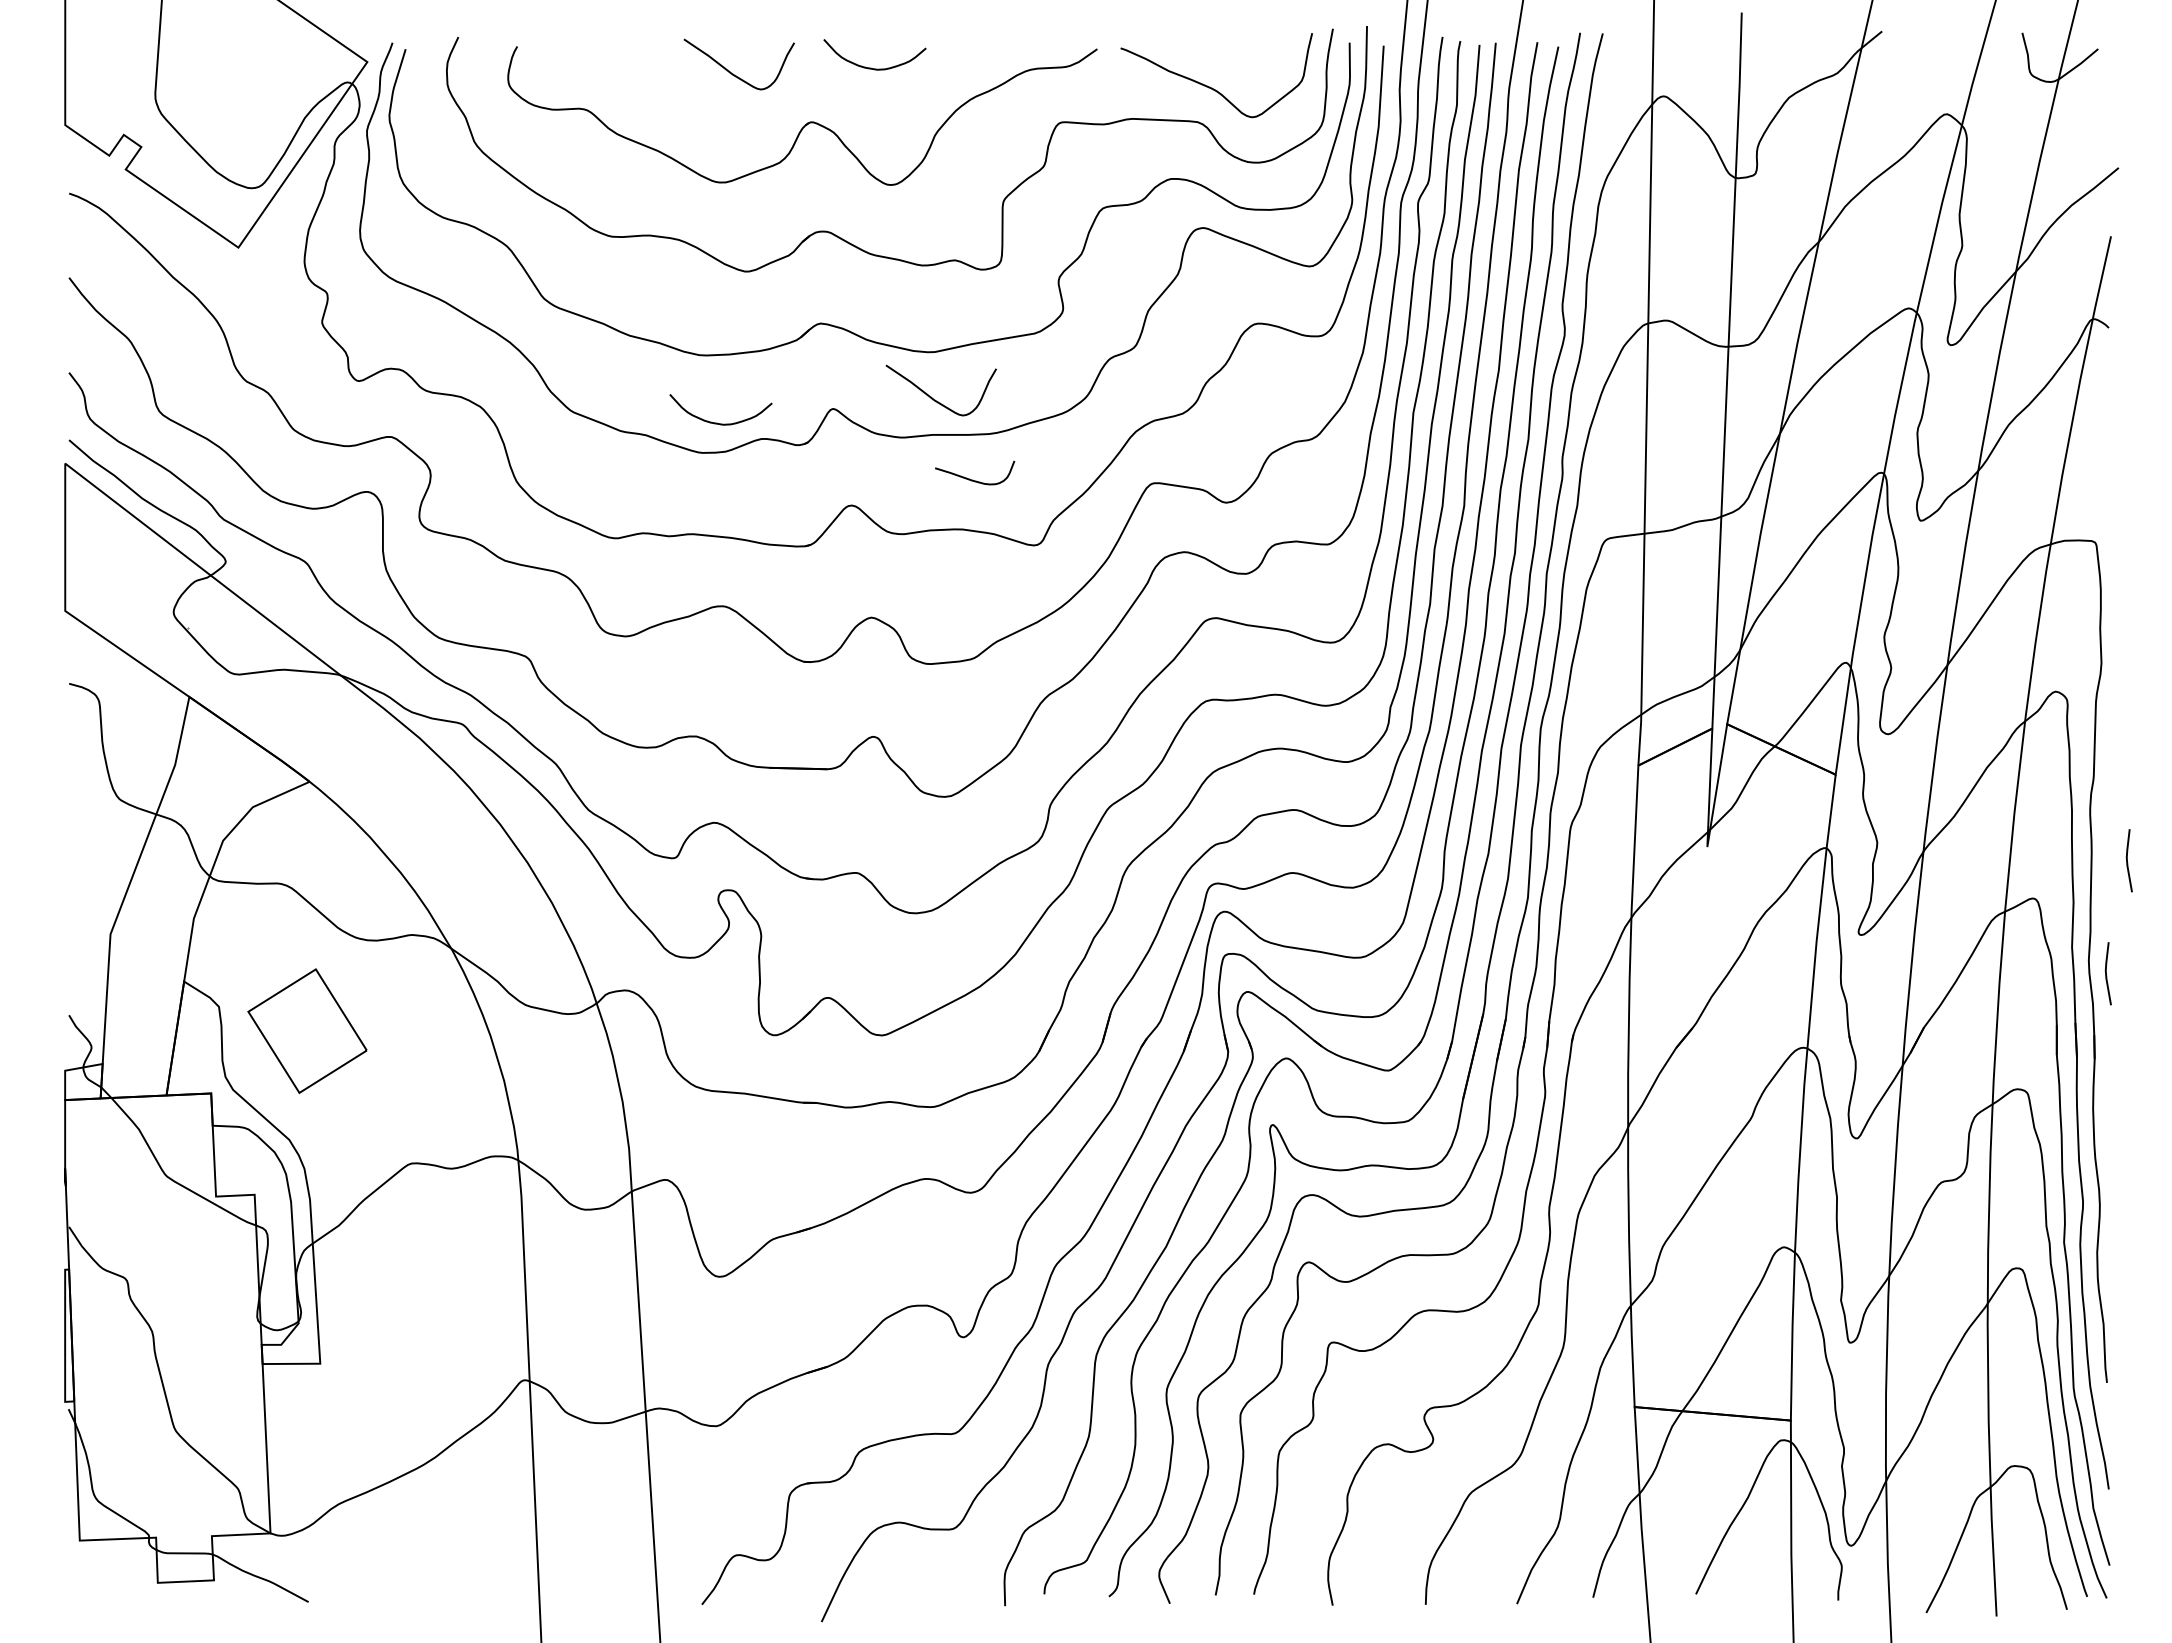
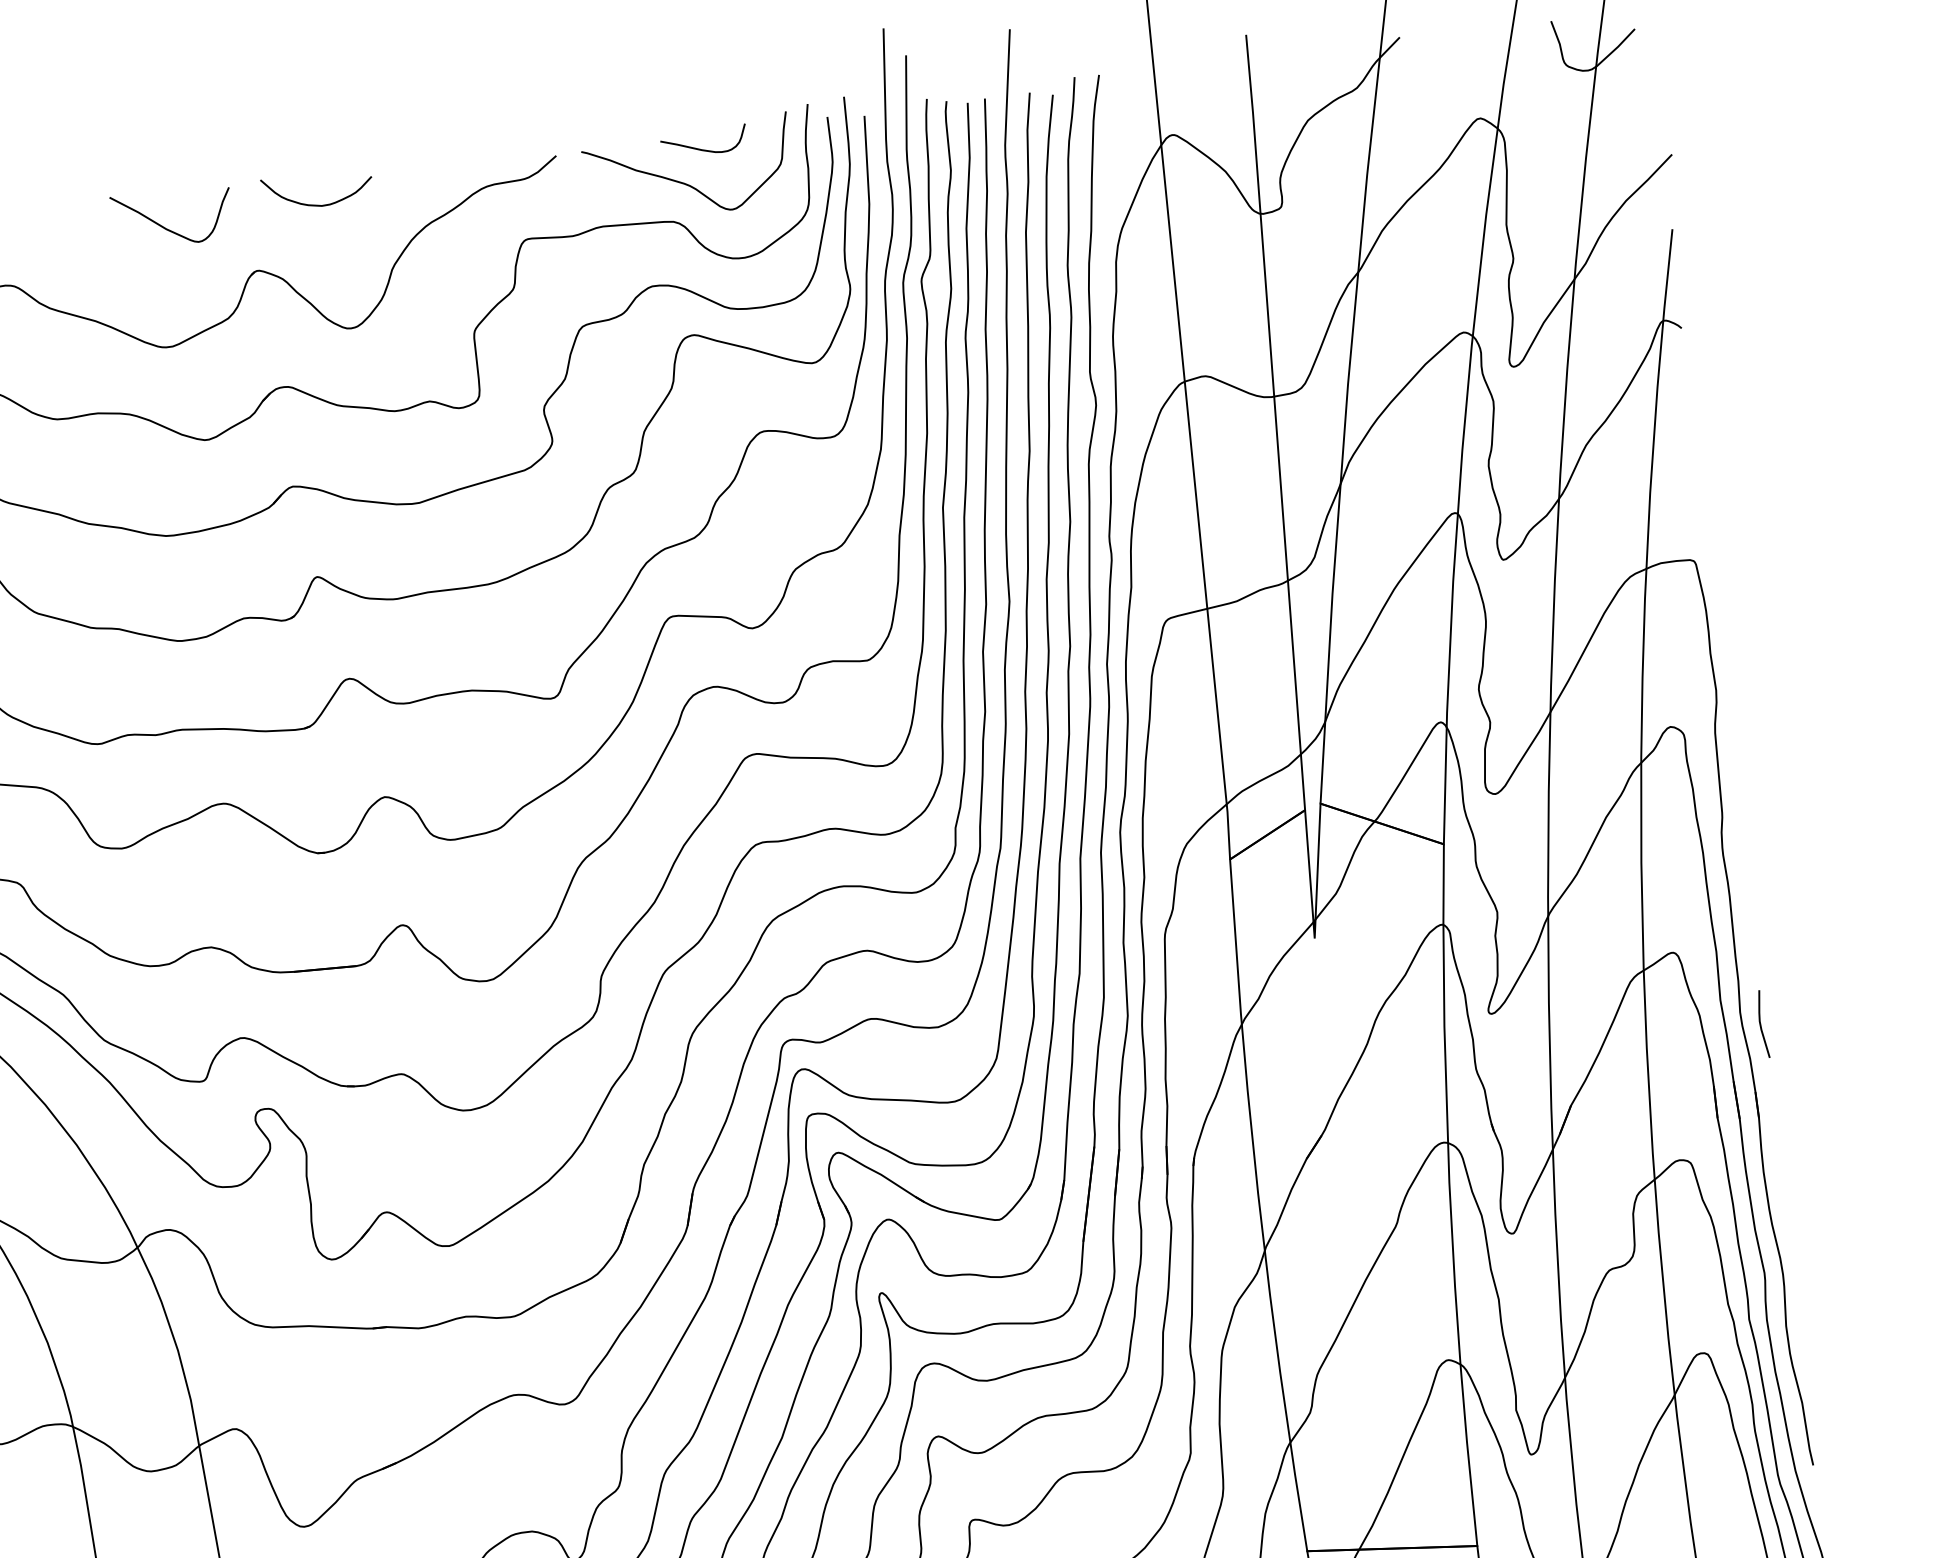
curve: (935, 399) -> (426, 553), removed
curve: (717, 422) -> (194, 606), removed
curve: (972, 479) -> (702, 148), moved
line: (2127, 860) -> (1769, 899), removed

